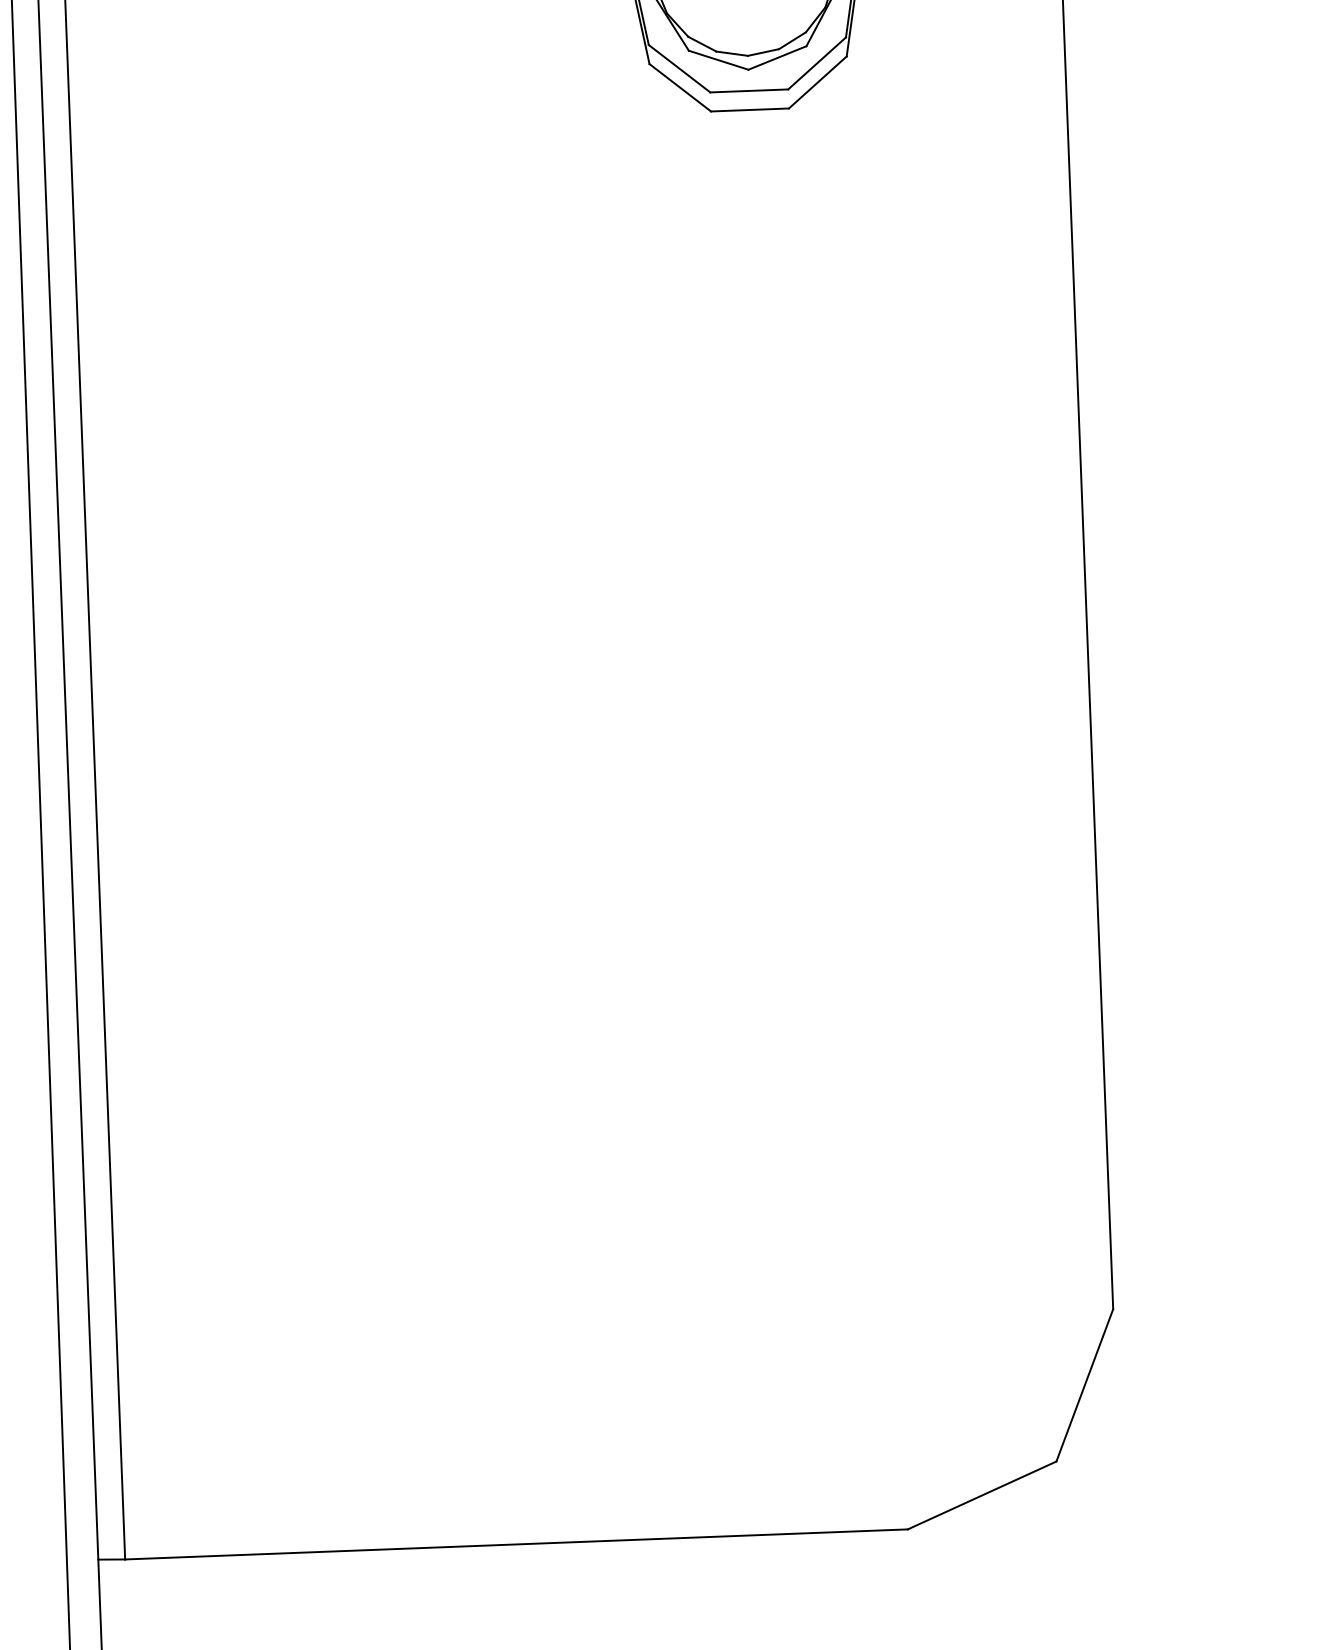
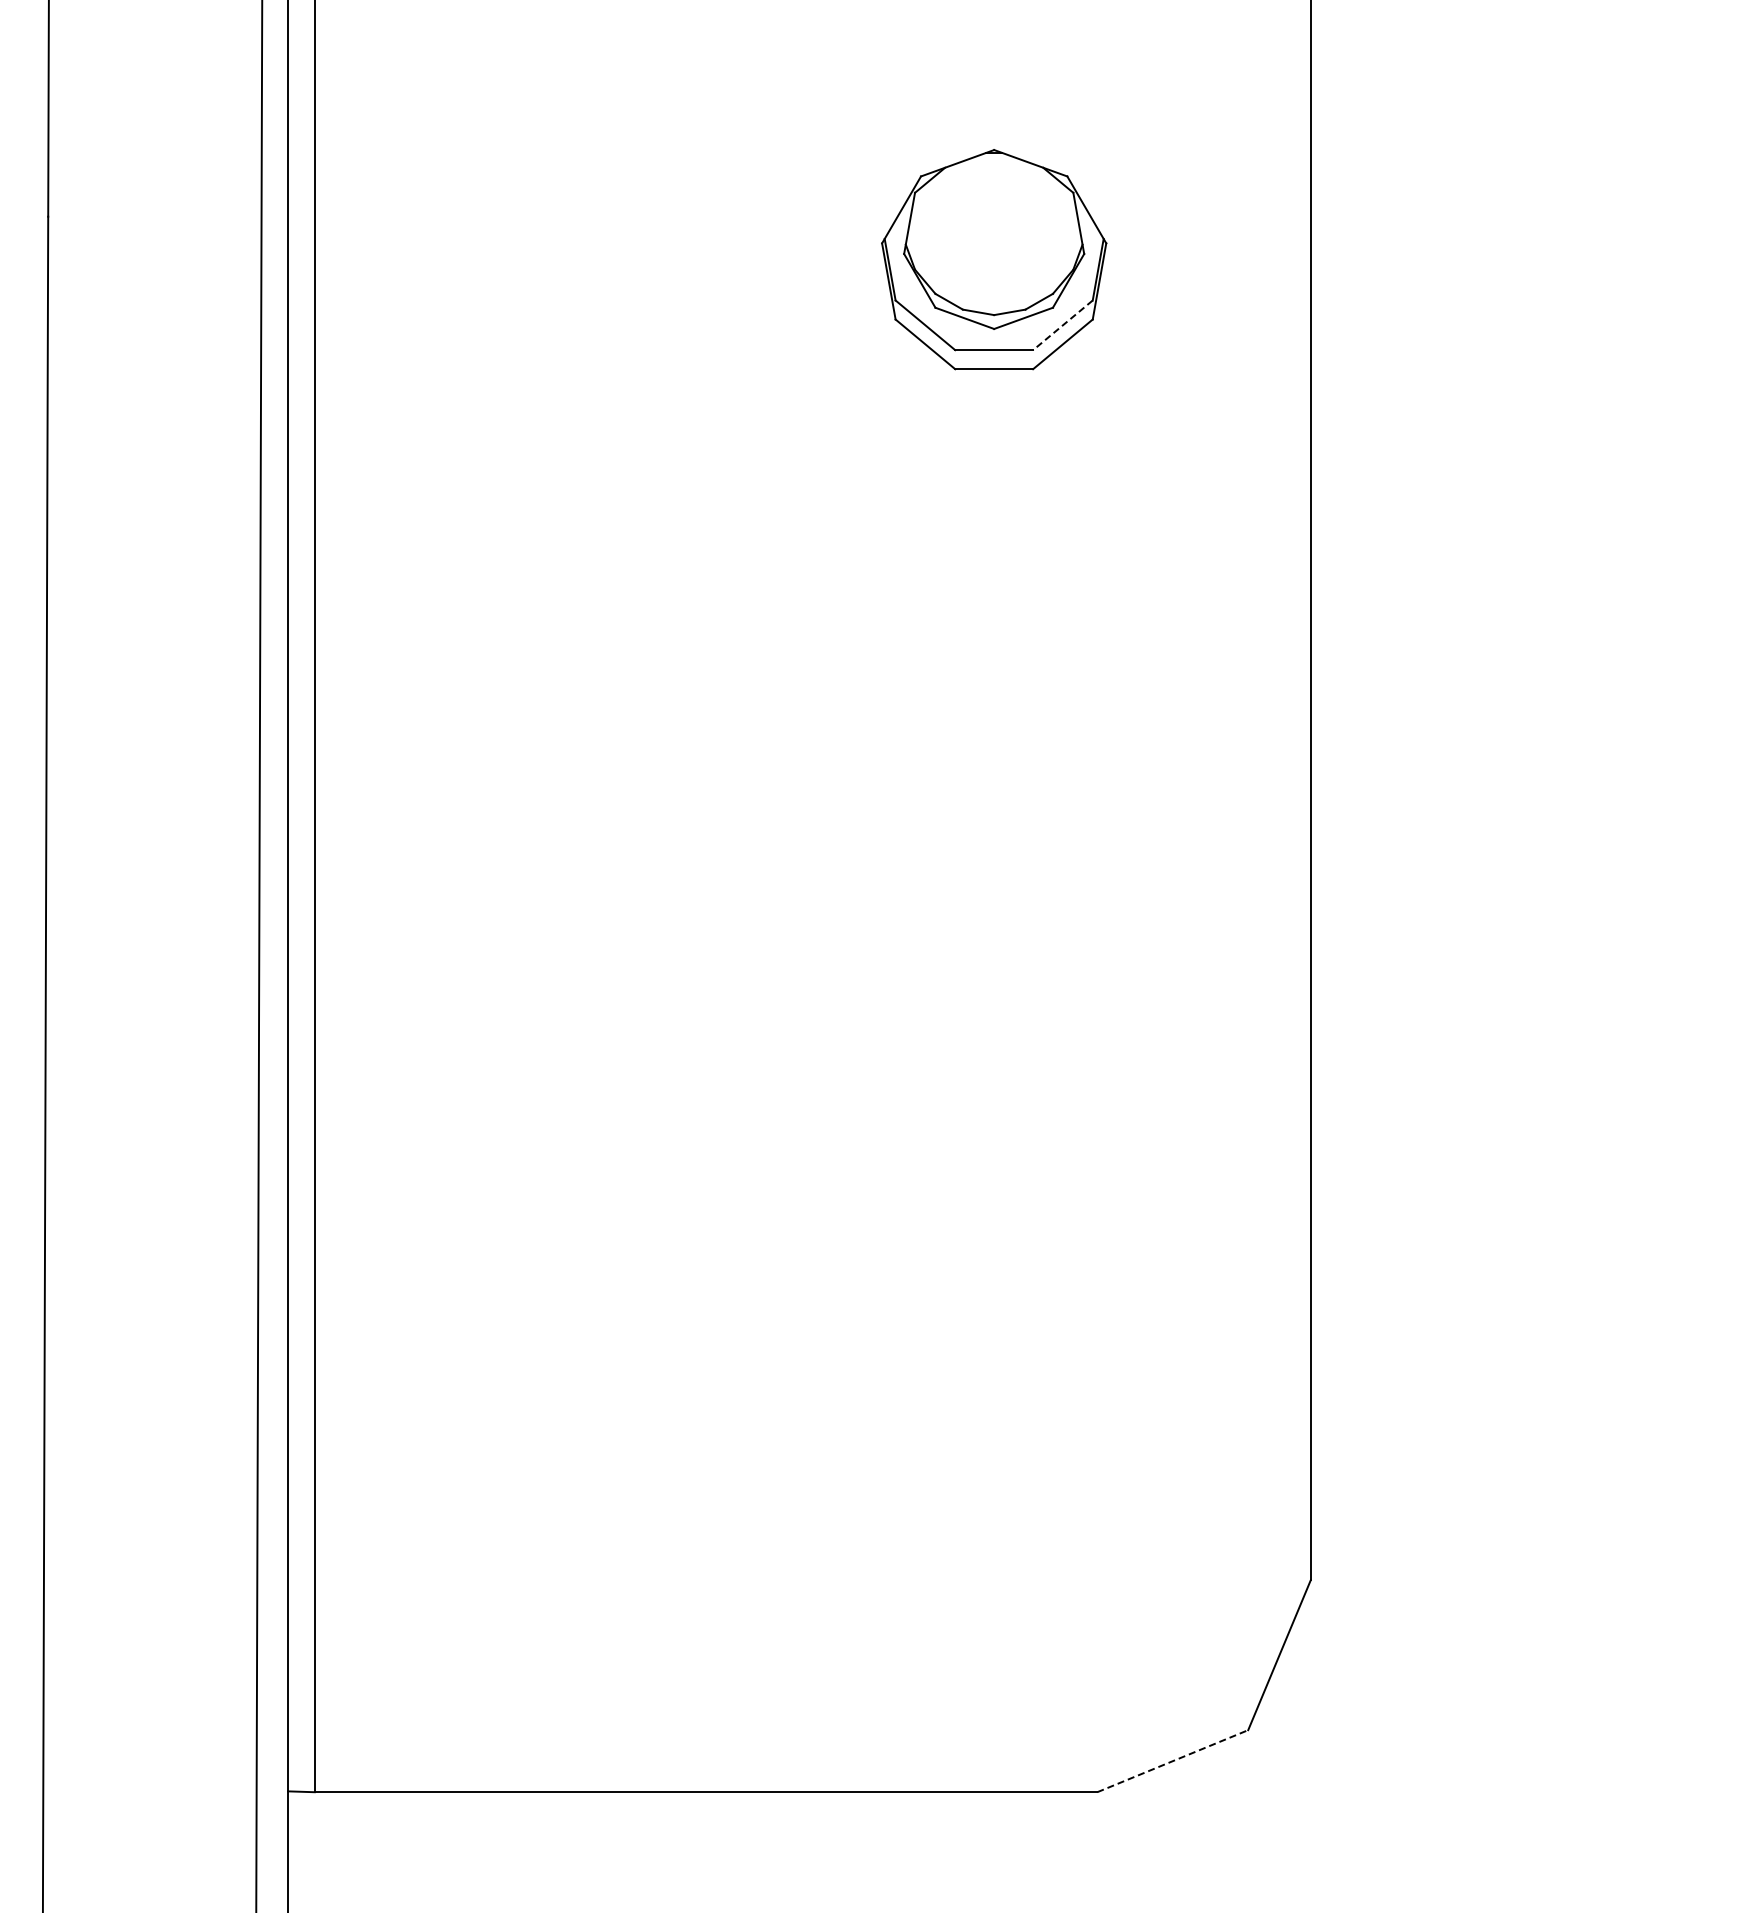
line: (816, 63) -> (1062, 325), solid -> dashed
line: (981, 1495) -> (1172, 1761), solid -> dashed

